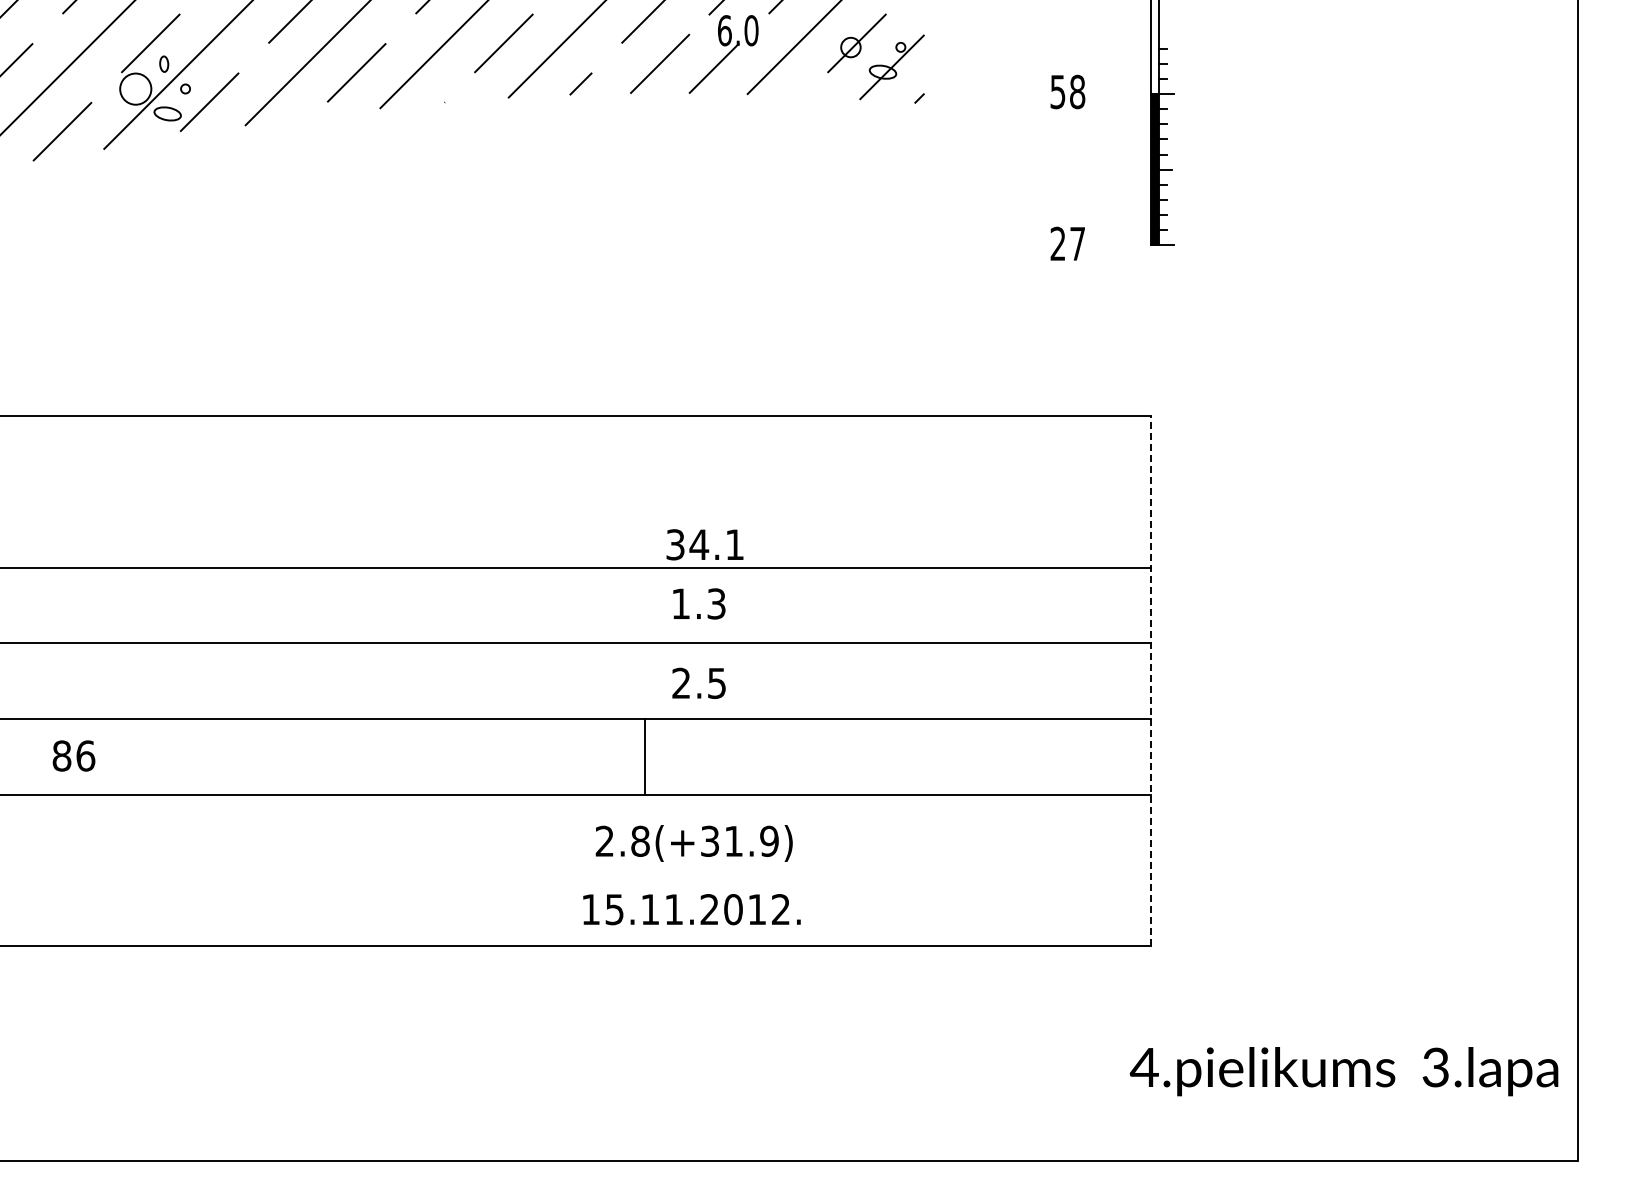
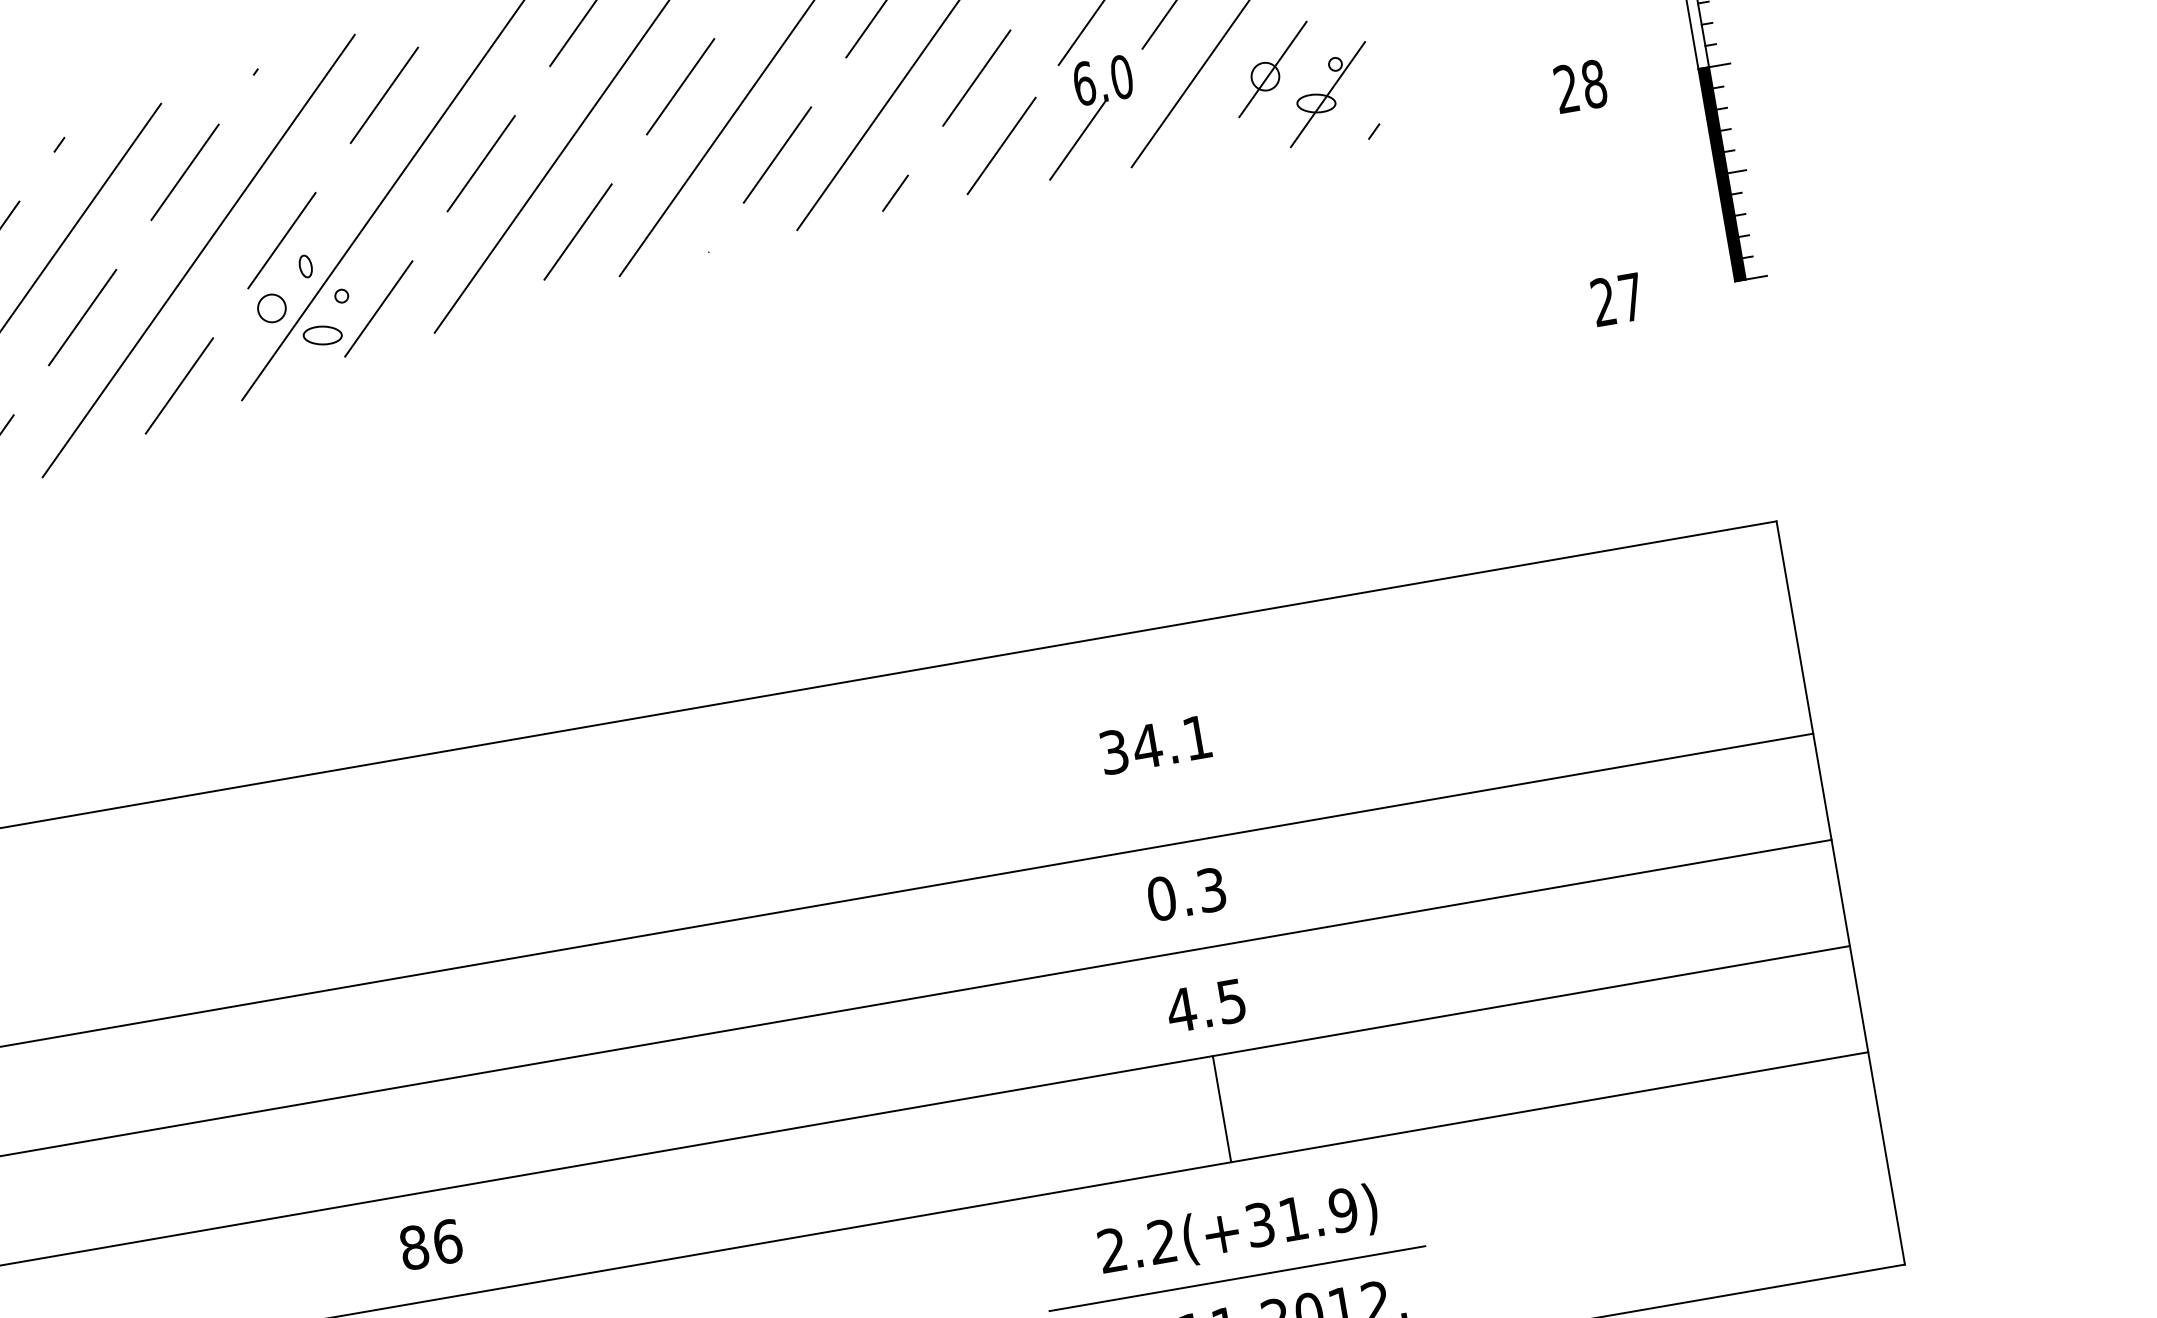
circle: (135, 88) -> (271, 307), size x0.62
text: (1057, 91) -> (1565, 88), 58 -> 28
text: (704, 544) -> (1154, 744), moved
text: (680, 603) -> (1161, 898), 1.3 -> 0.3
line: (1151, 681) -> (1840, 893), dashed -> solid
text: (681, 682) -> (1181, 1008), 2.5 -> 4.5
text: (73, 755) -> (430, 1244), moved
line: (644, 756) -> (1221, 1108), moved
text: (640, 840) -> (1162, 1240), 2.8(+31.9) -> 2.2(+31.9)
line: (687, 875) -> (1236, 1278), added

